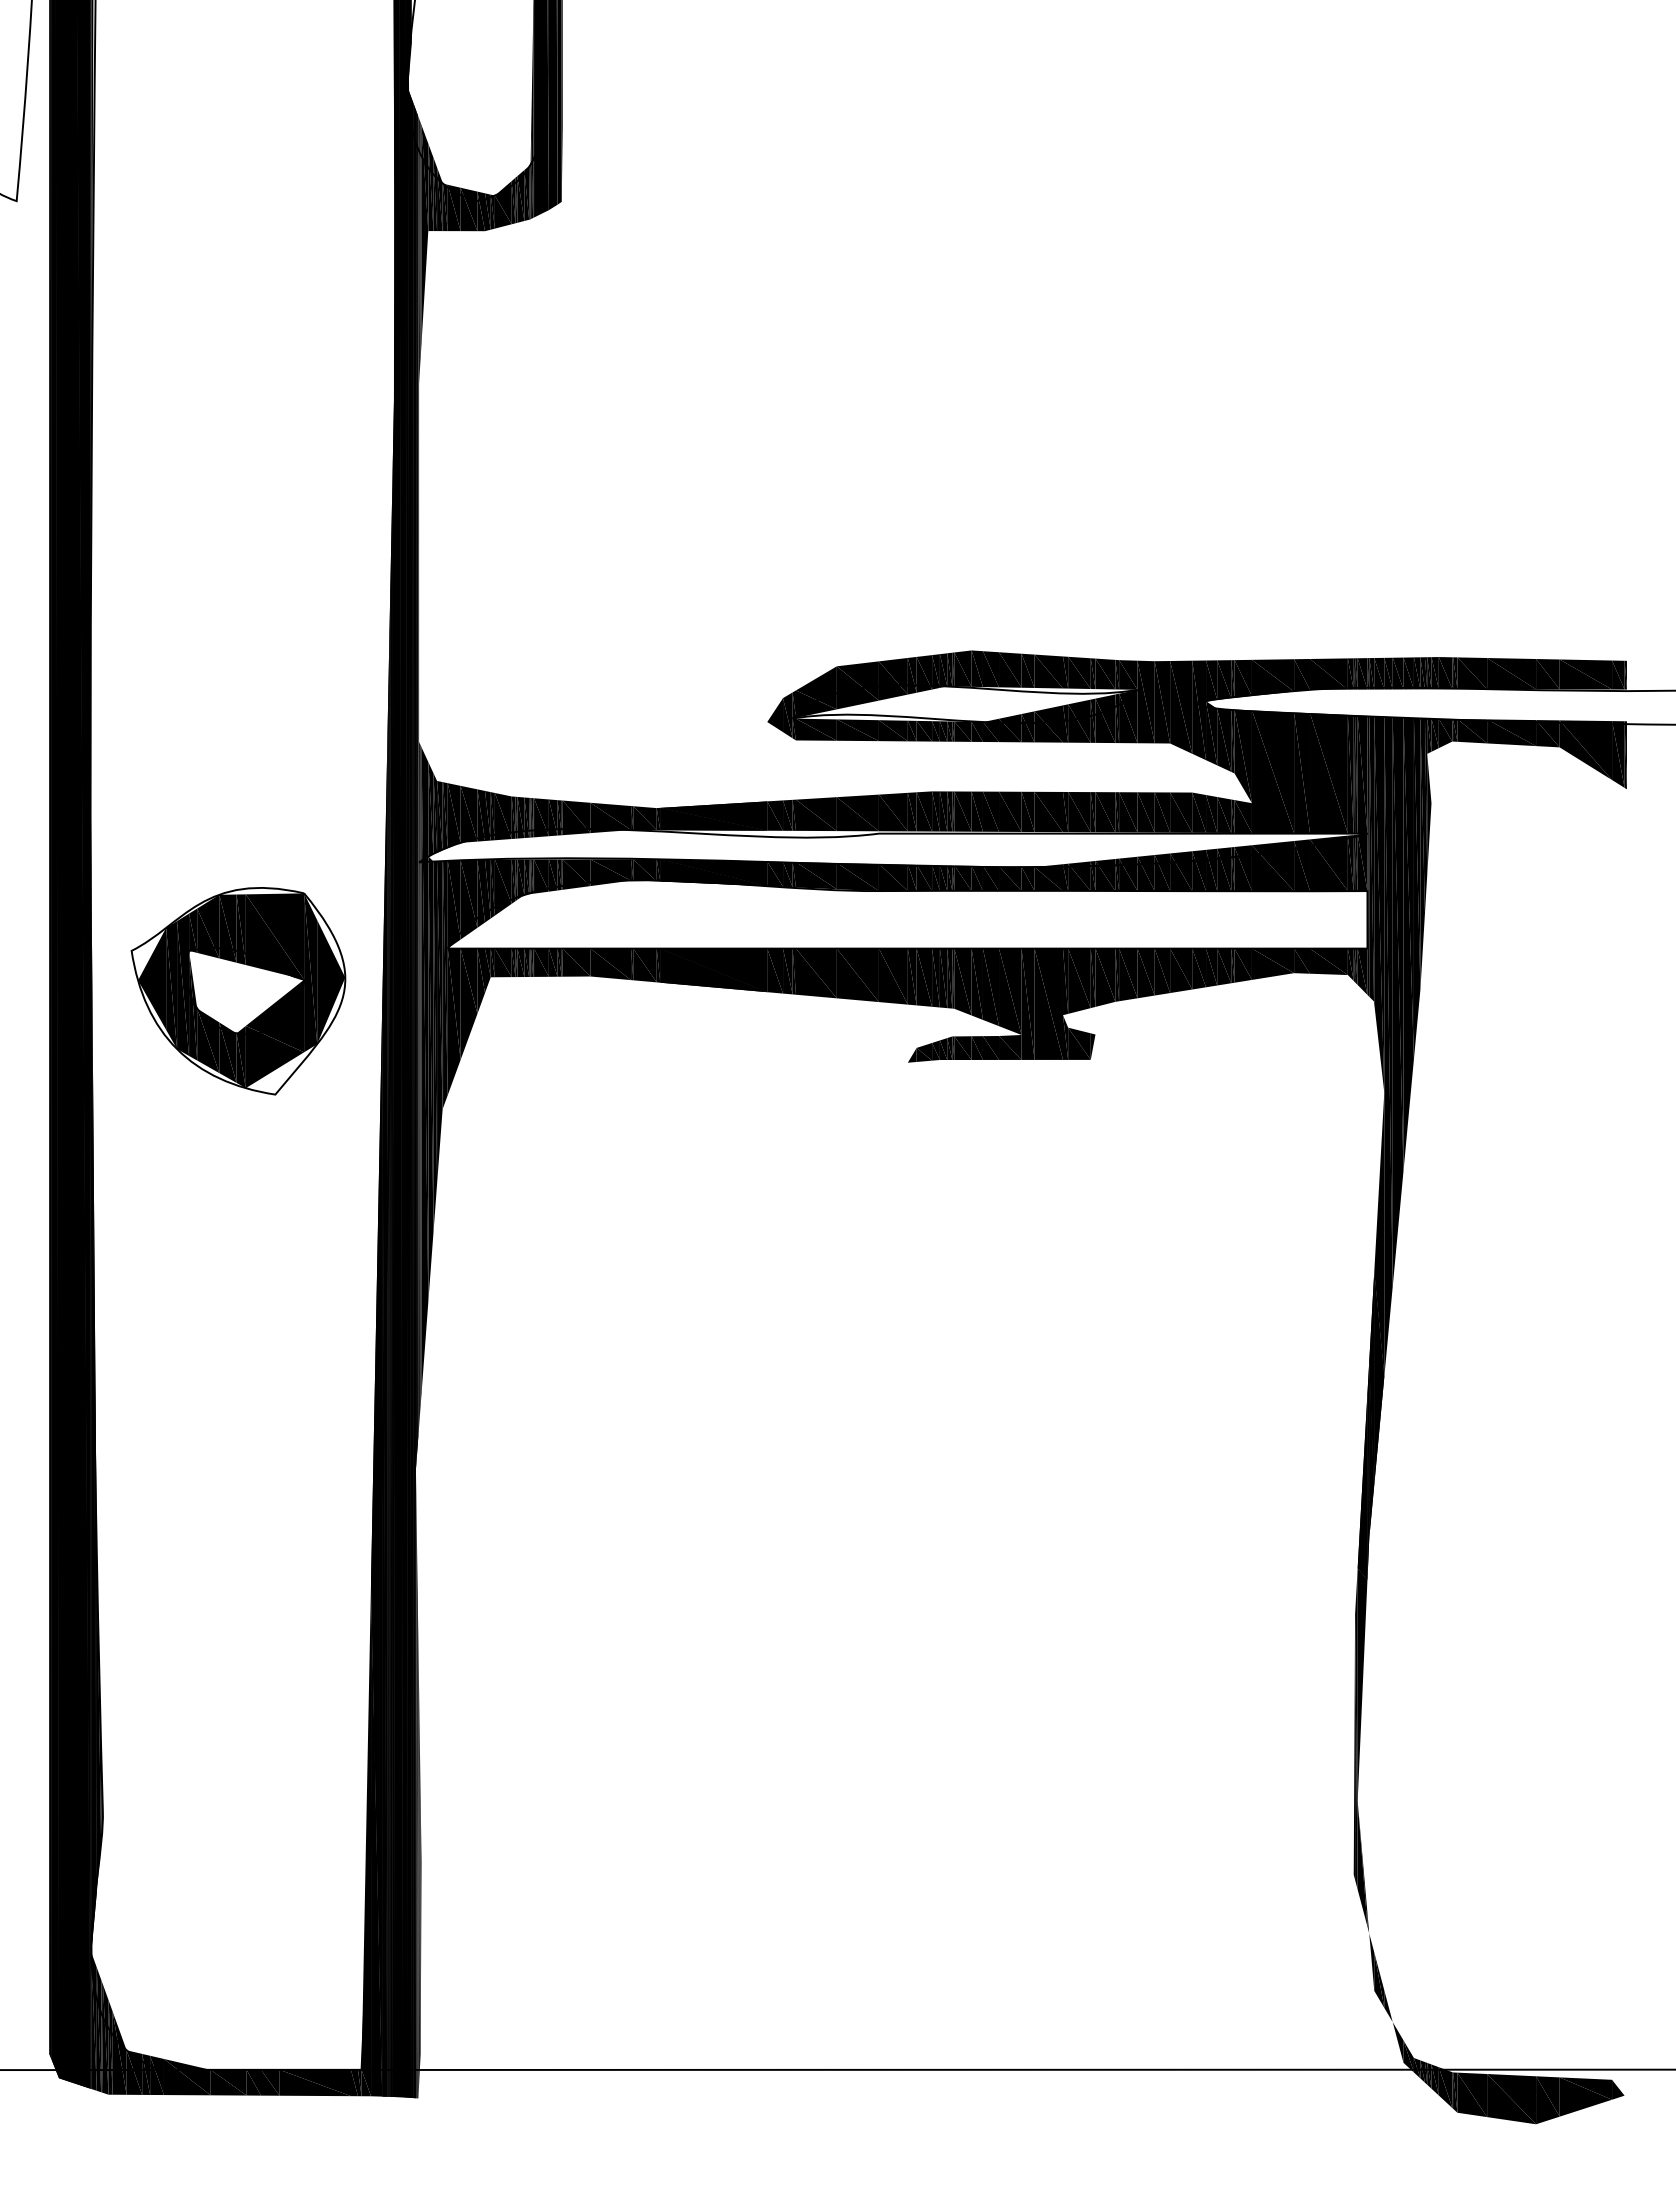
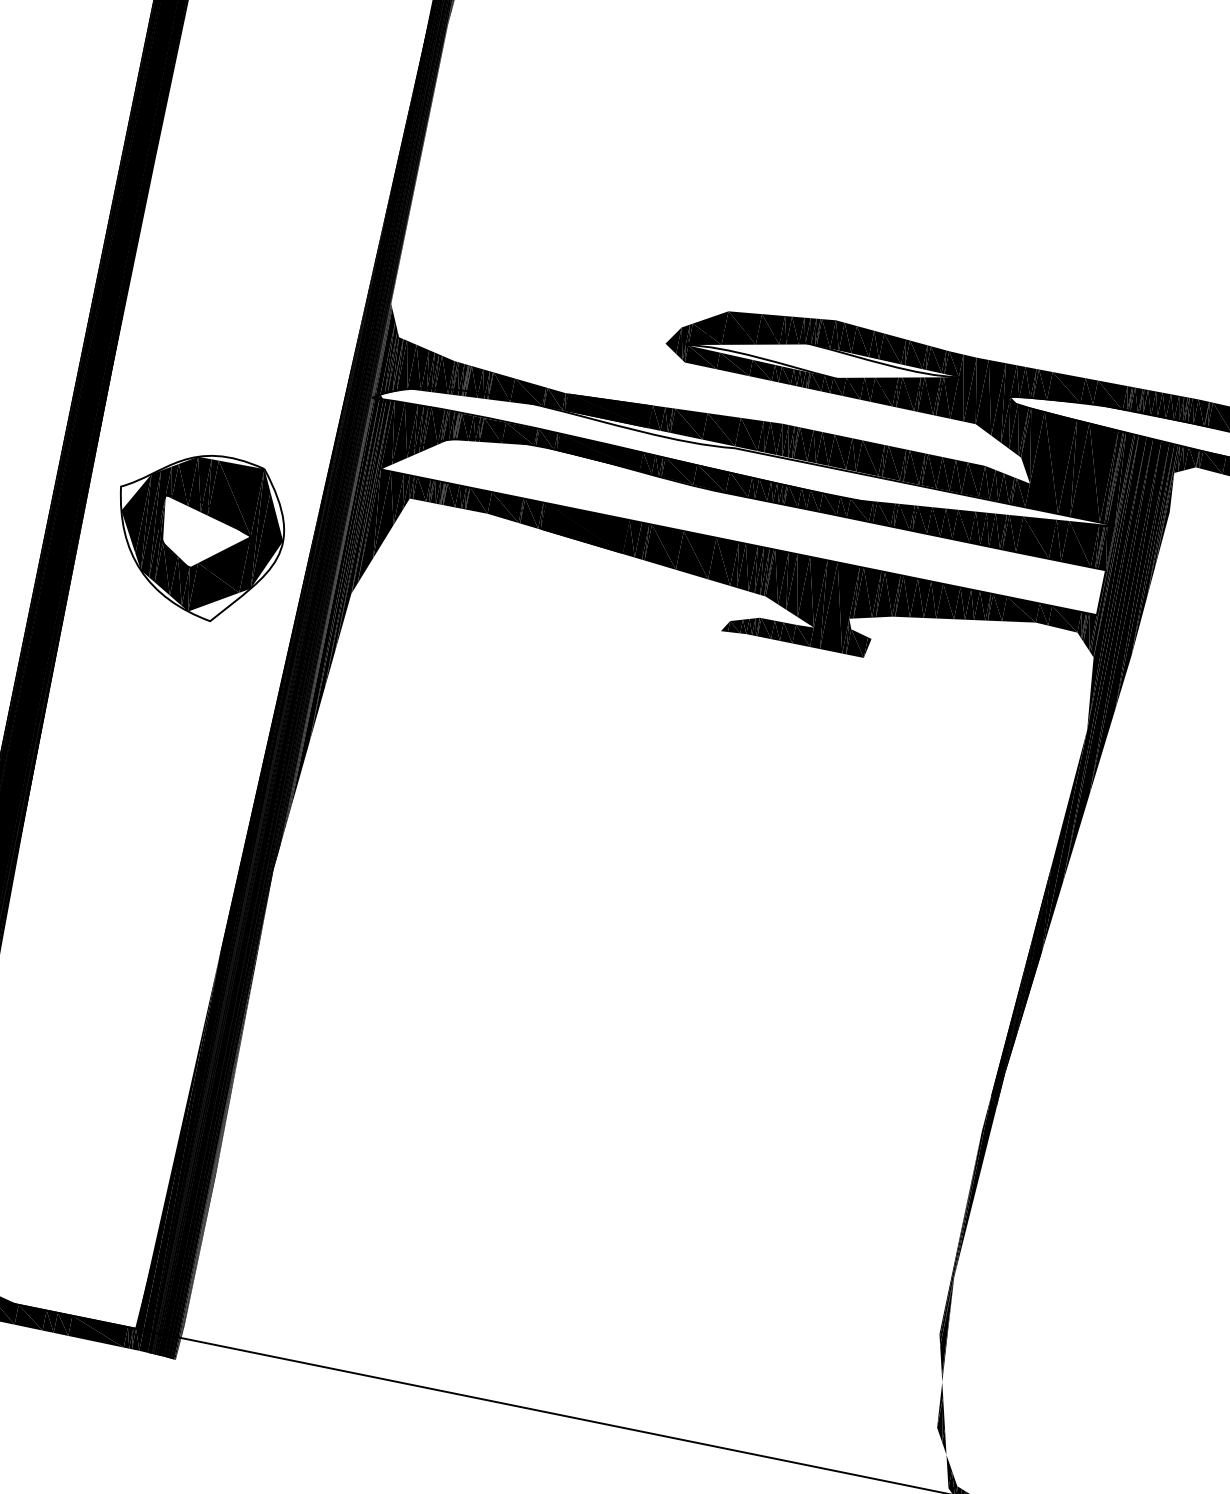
part: (238, 991) -> (197, 535), moved

